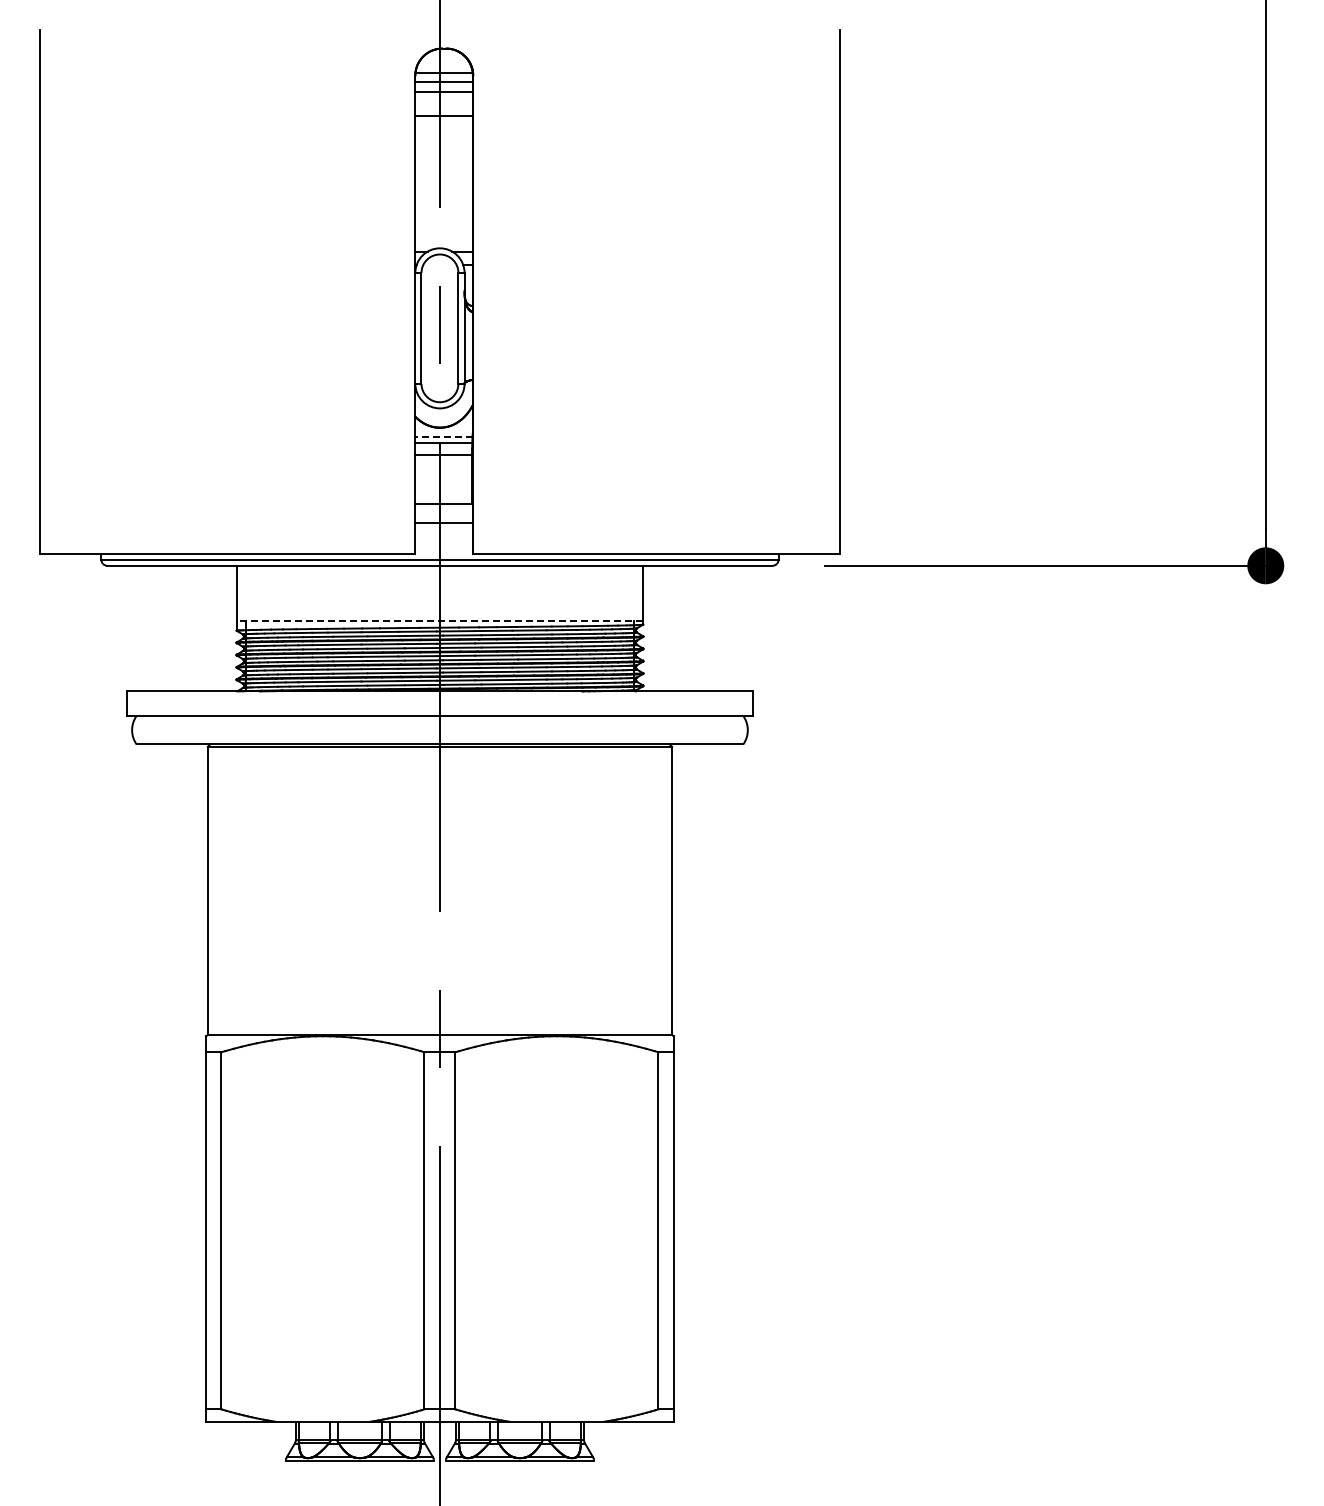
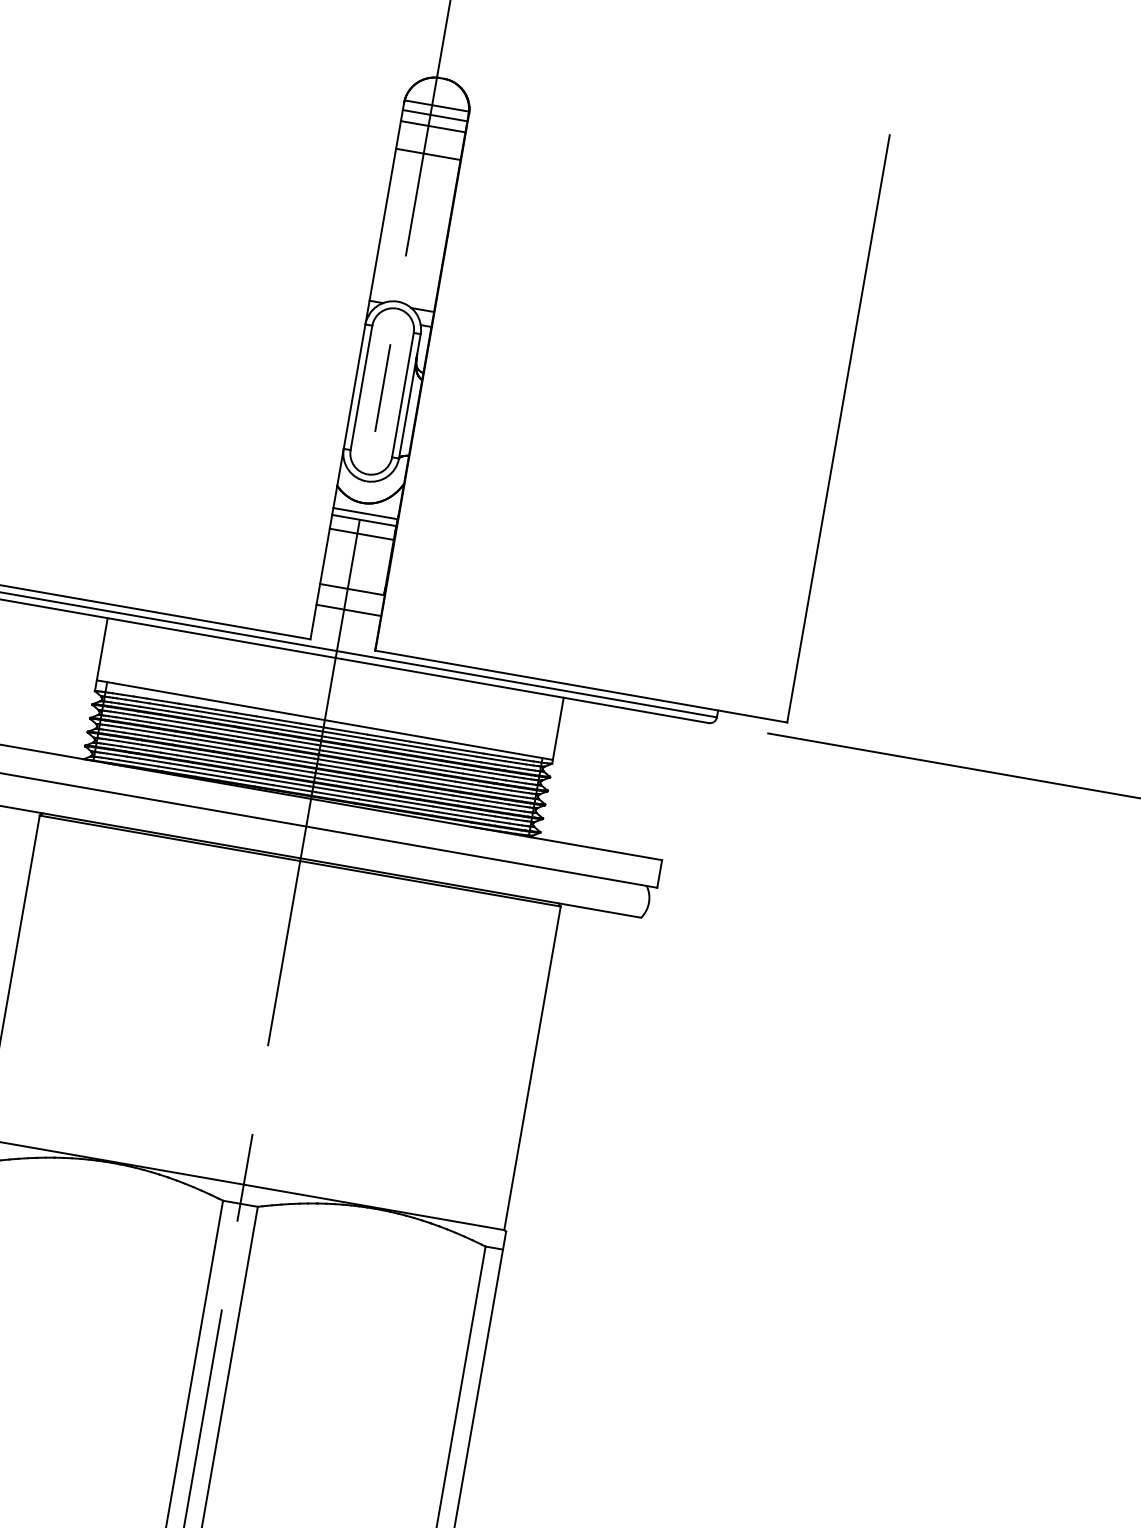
line: (444, 436) -> (366, 513), dashed -> solid
line: (439, 621) -> (324, 720), dashed -> solid

